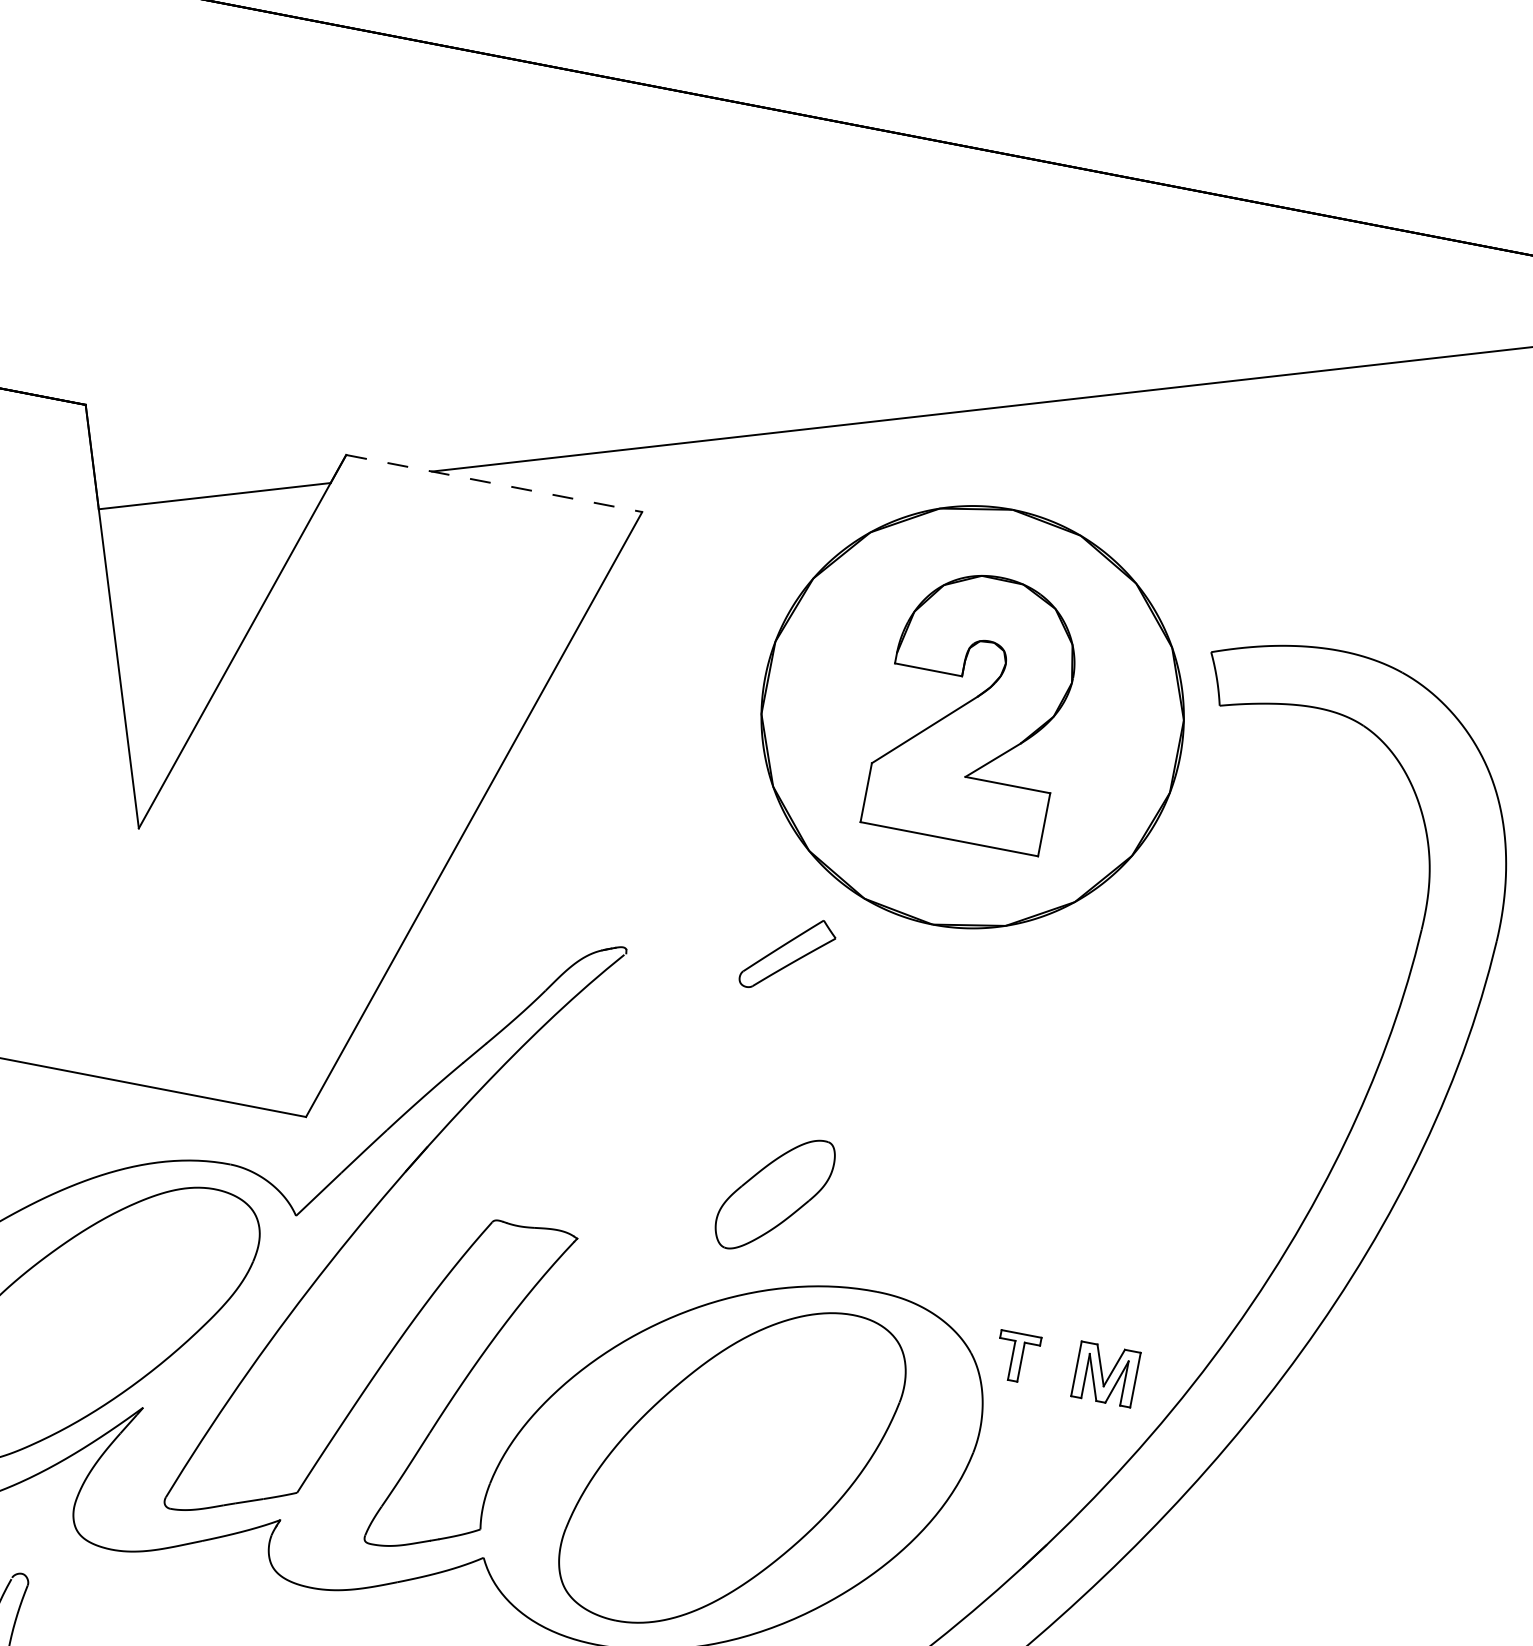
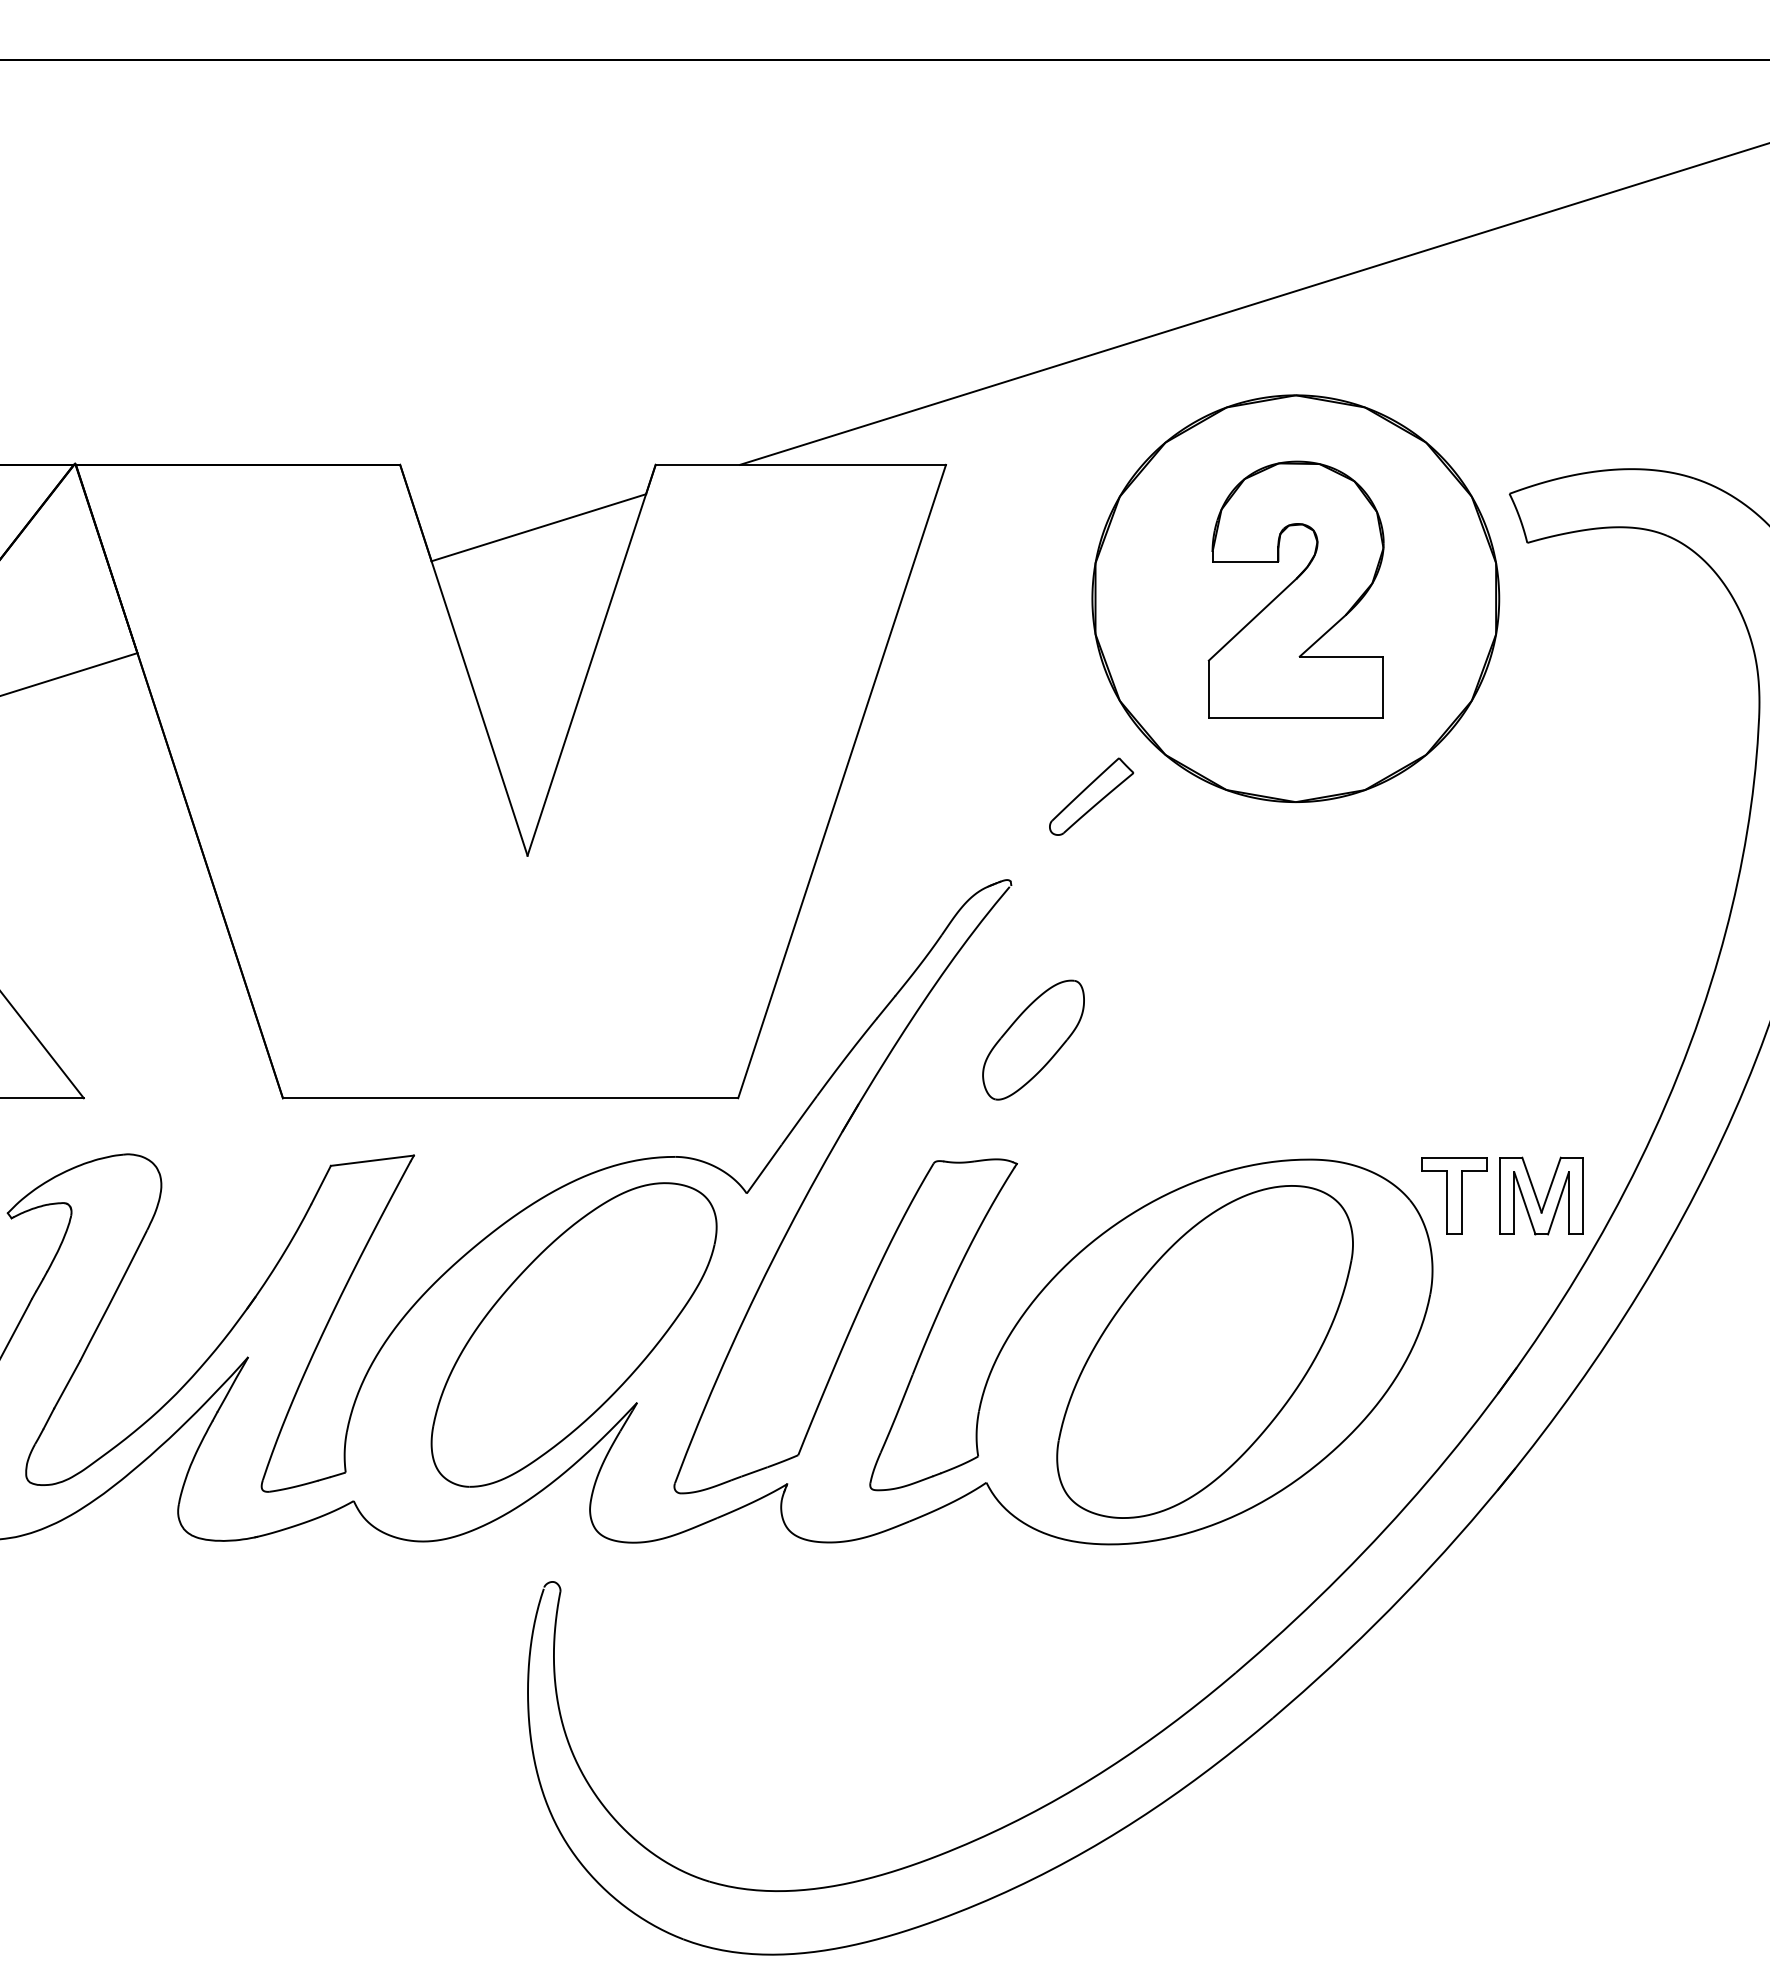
line: (495, 483) -> (801, 464), dashed -> solid
part: (788, 954) -> (1091, 796), moved
part: (774, 1193) -> (1033, 1039), moved
part: (1017, 1356) -> (1454, 1195), size x1.67
part: (1106, 1373) -> (1541, 1195), size x1.43

